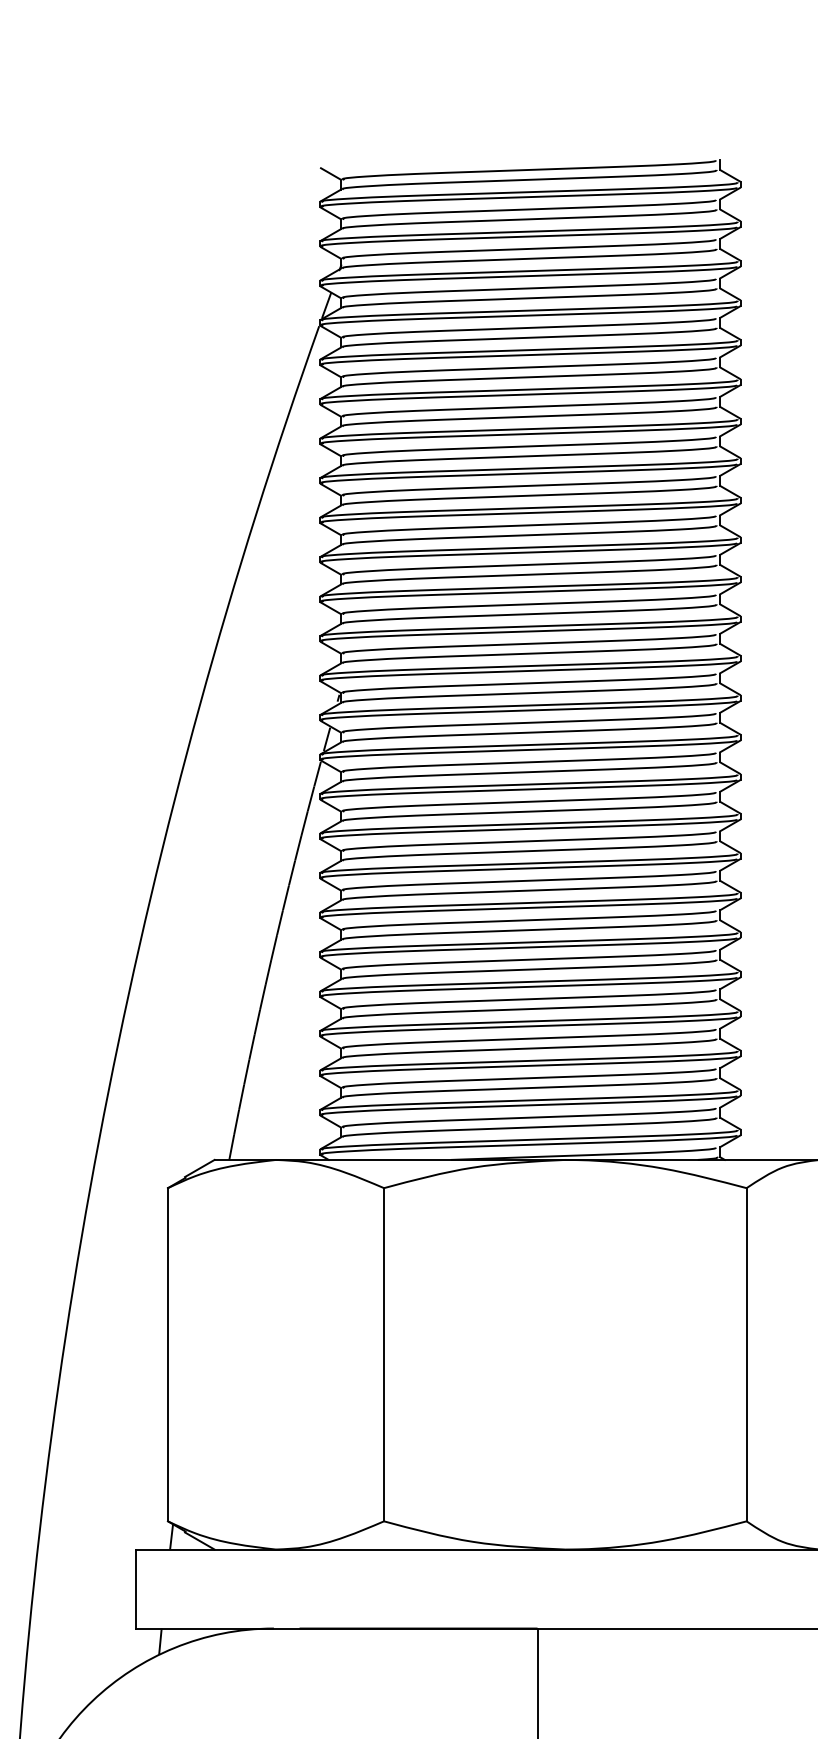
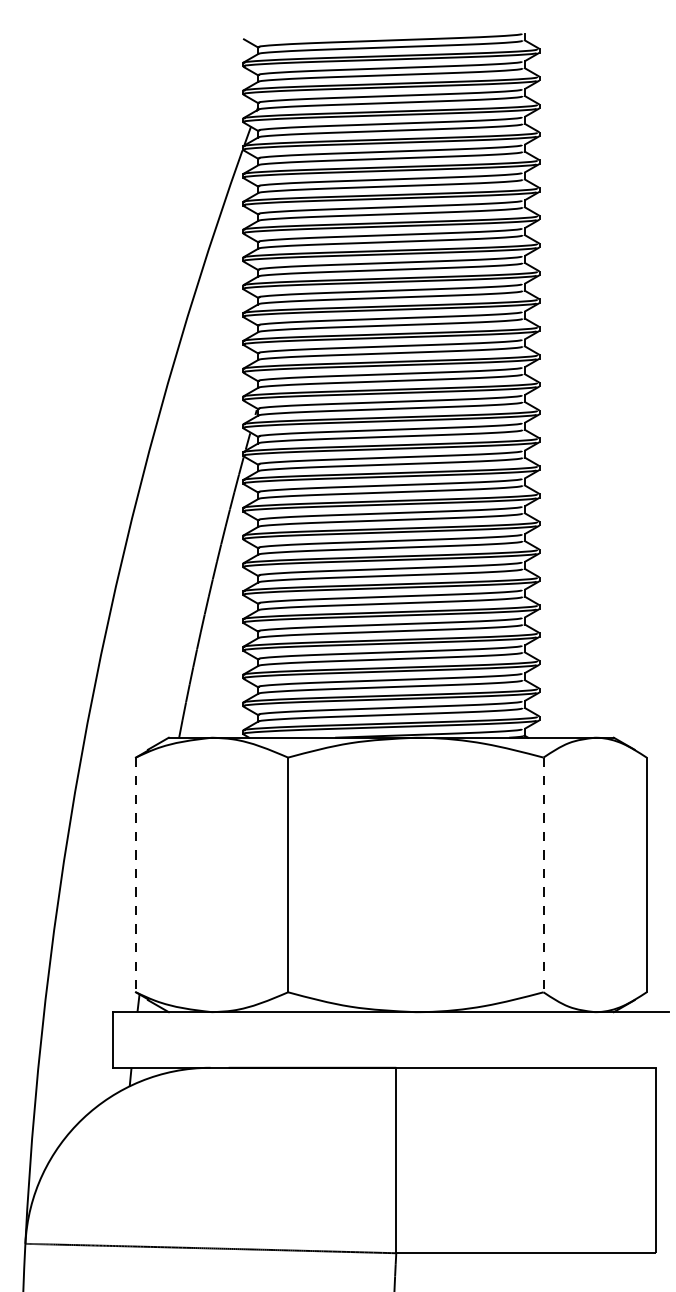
line: (167, 1355) -> (135, 875), solid -> dashed
line: (746, 1355) -> (543, 875), solid -> dashed

